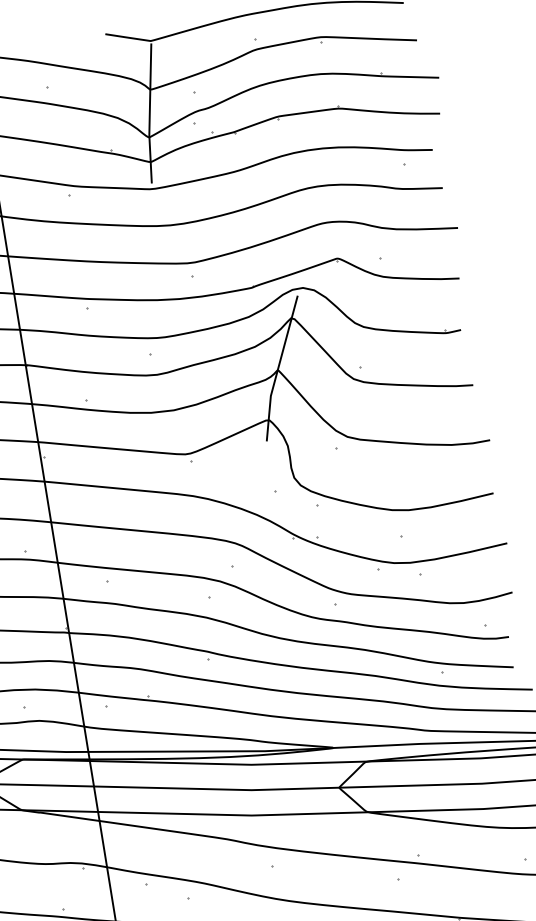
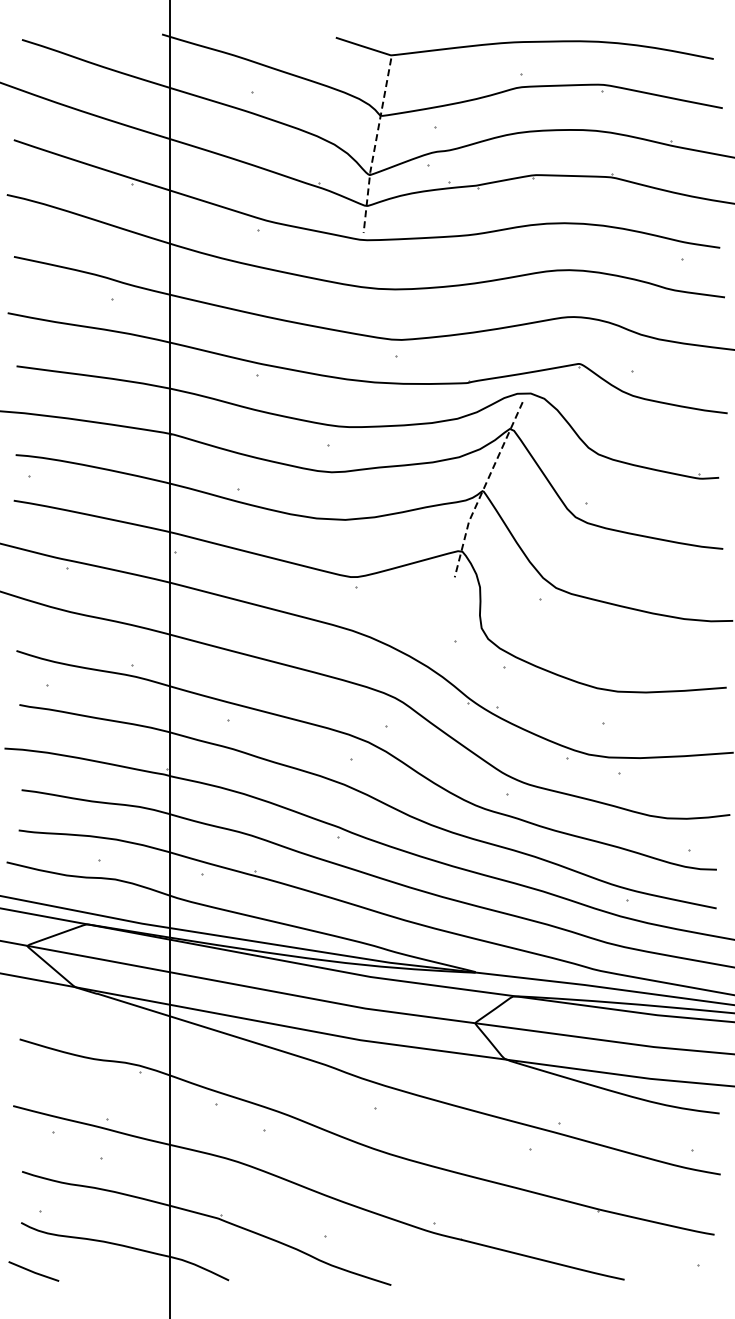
line: (149, 114) -> (374, 146), solid -> dashed
line: (277, 368) -> (483, 488), solid -> dashed

